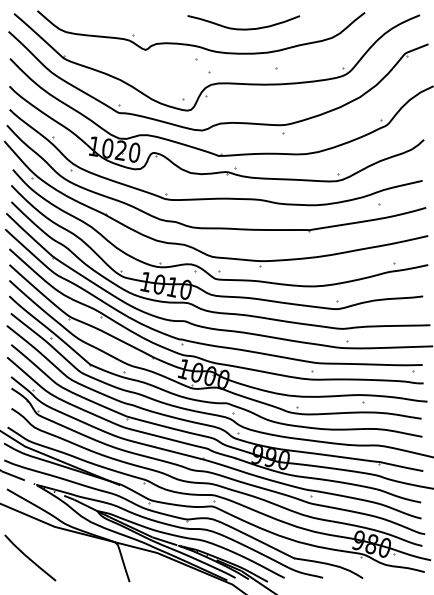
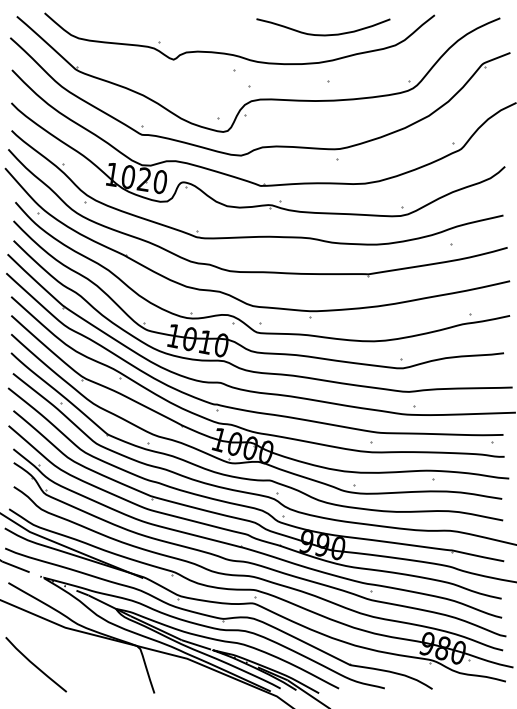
curve: (243, 28) -> (323, 34), moved

